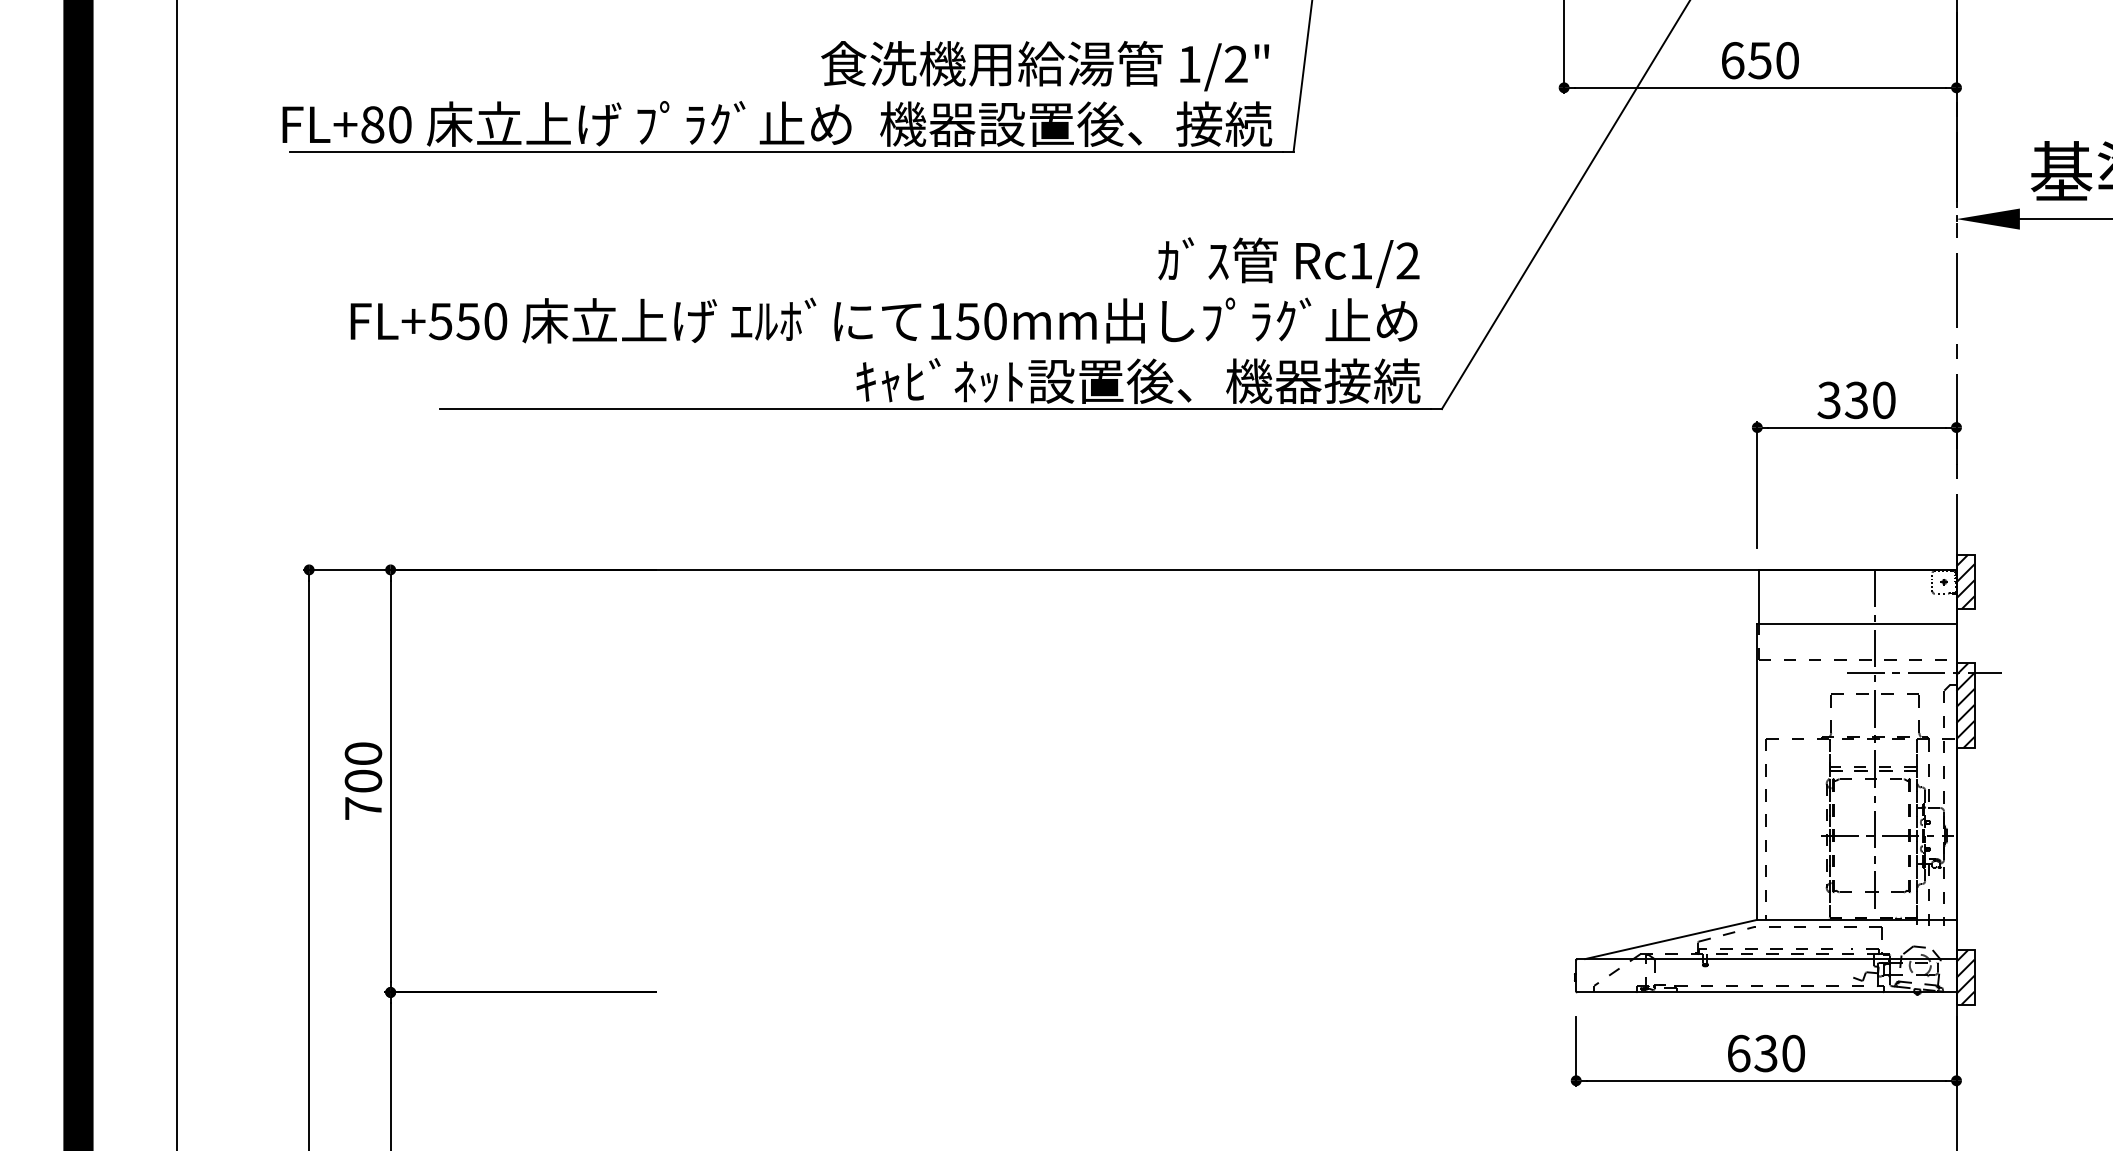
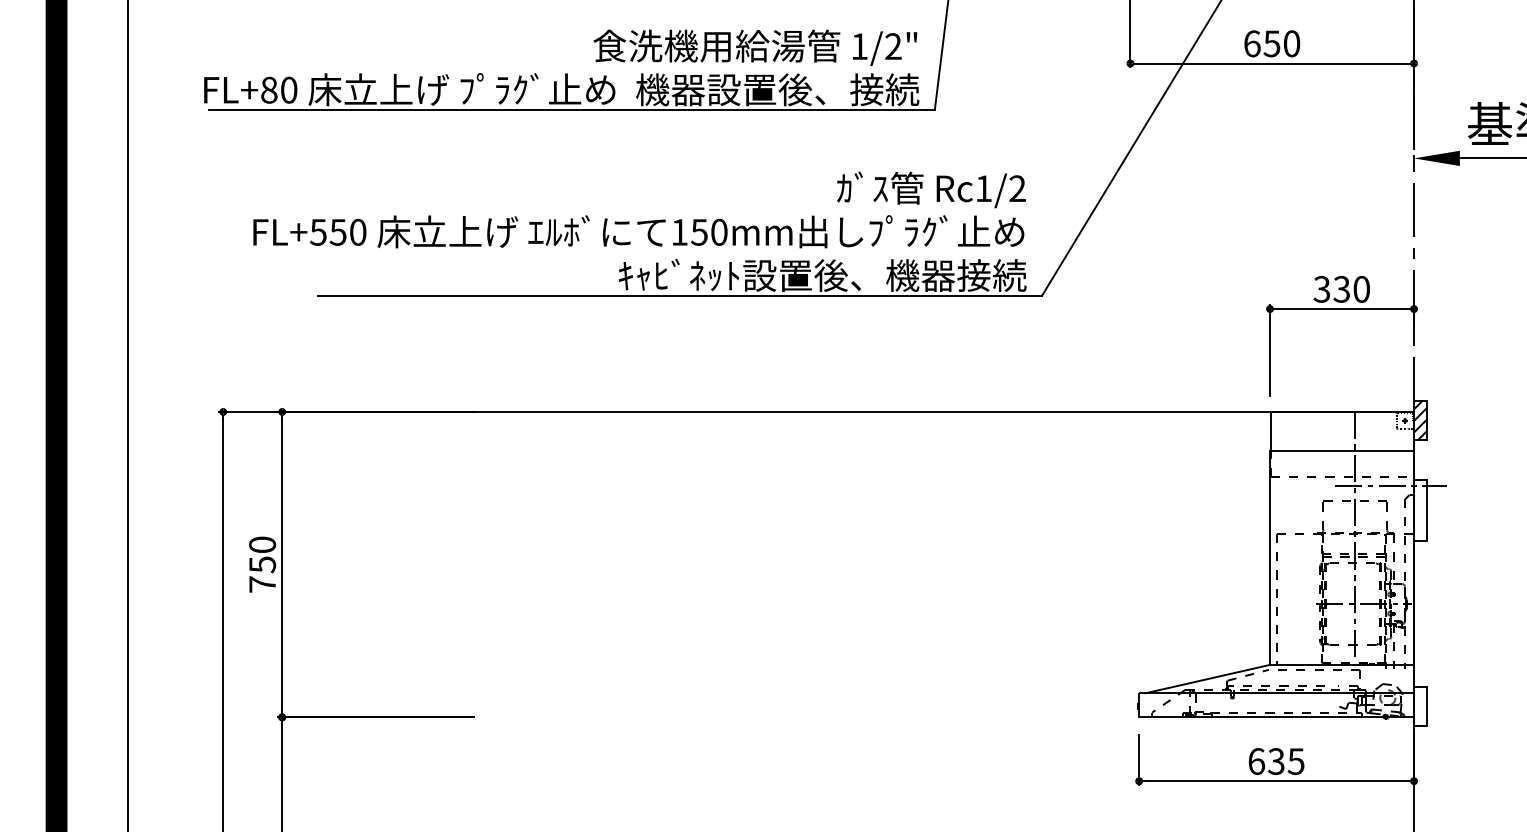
hatch: (1965, 705) -> (1420, 509), removed
text: (363, 781) -> (262, 564), 700 -> 750
hatch: (1965, 977) -> (1420, 706), removed
text: (1792, 1053) -> (1295, 761), 630 -> 635

